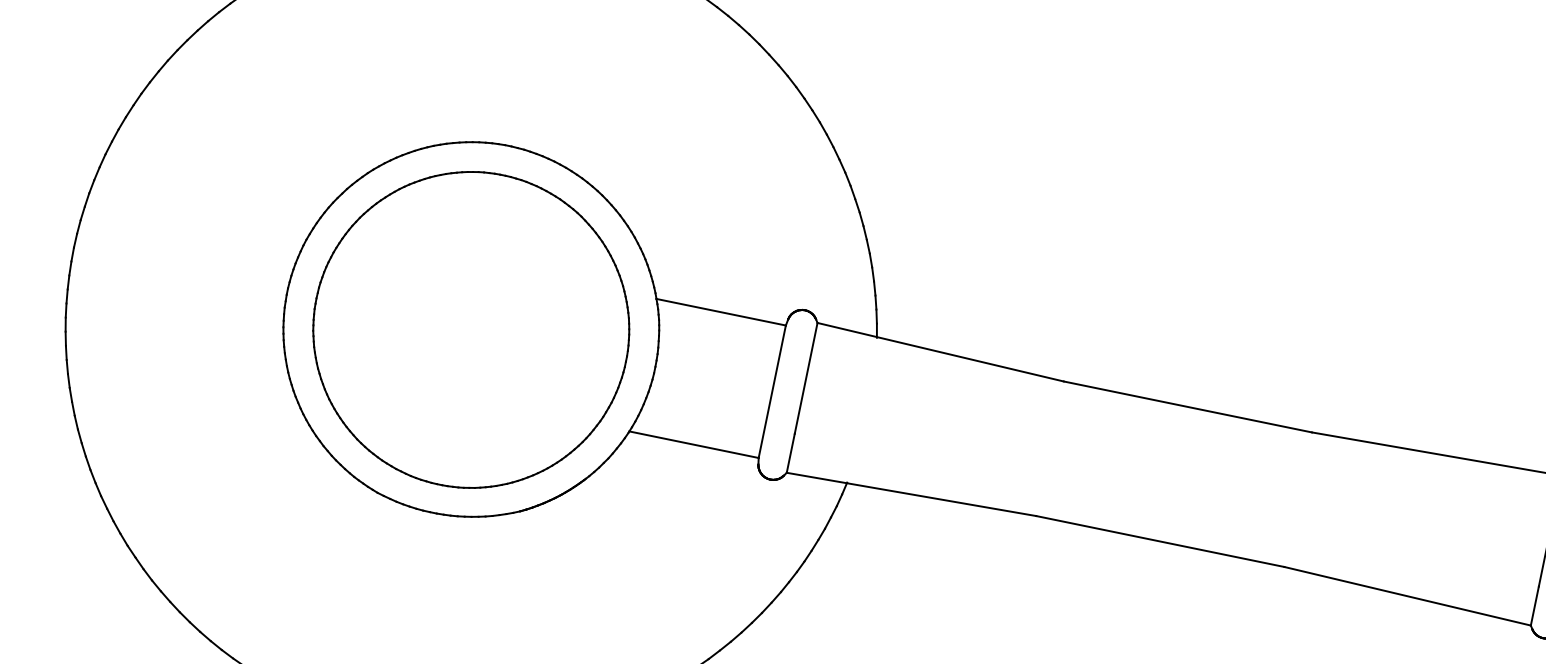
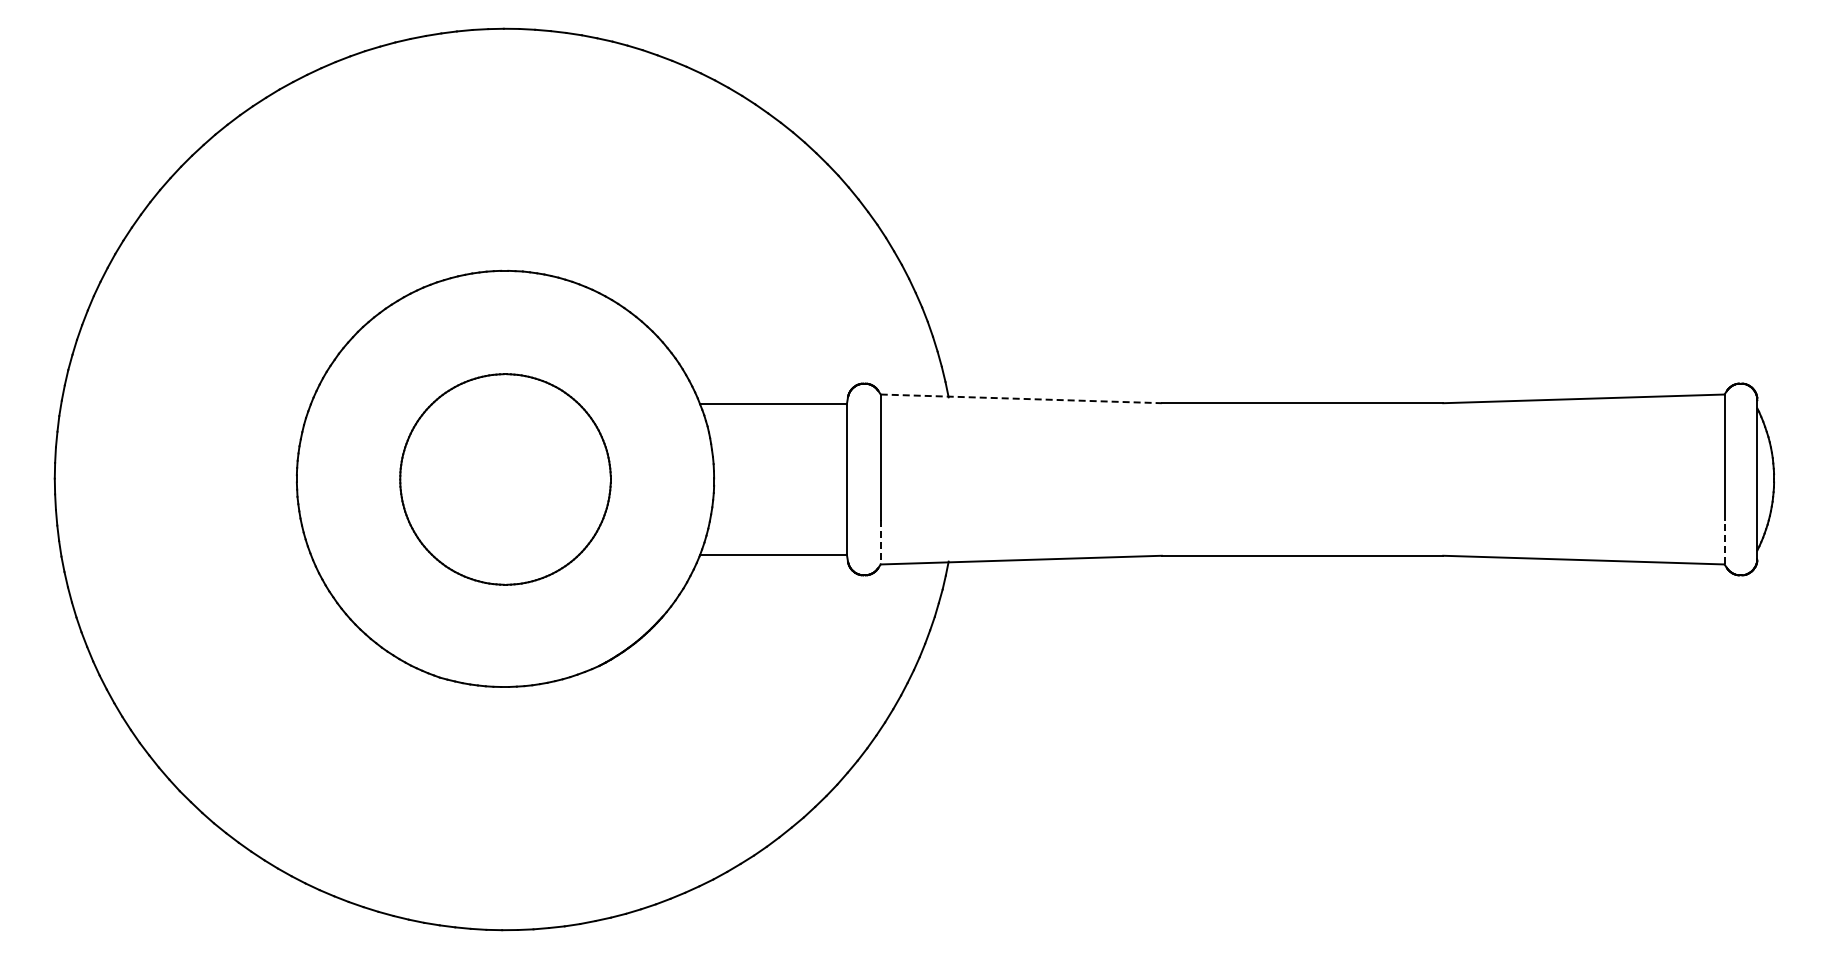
part: (471, 329) -> (505, 479), size x0.6
line: (940, 351) -> (1021, 398), solid -> dashed
line: (790, 453) -> (880, 542), solid -> dashed
line: (1534, 605) -> (1724, 541), solid -> dashed

